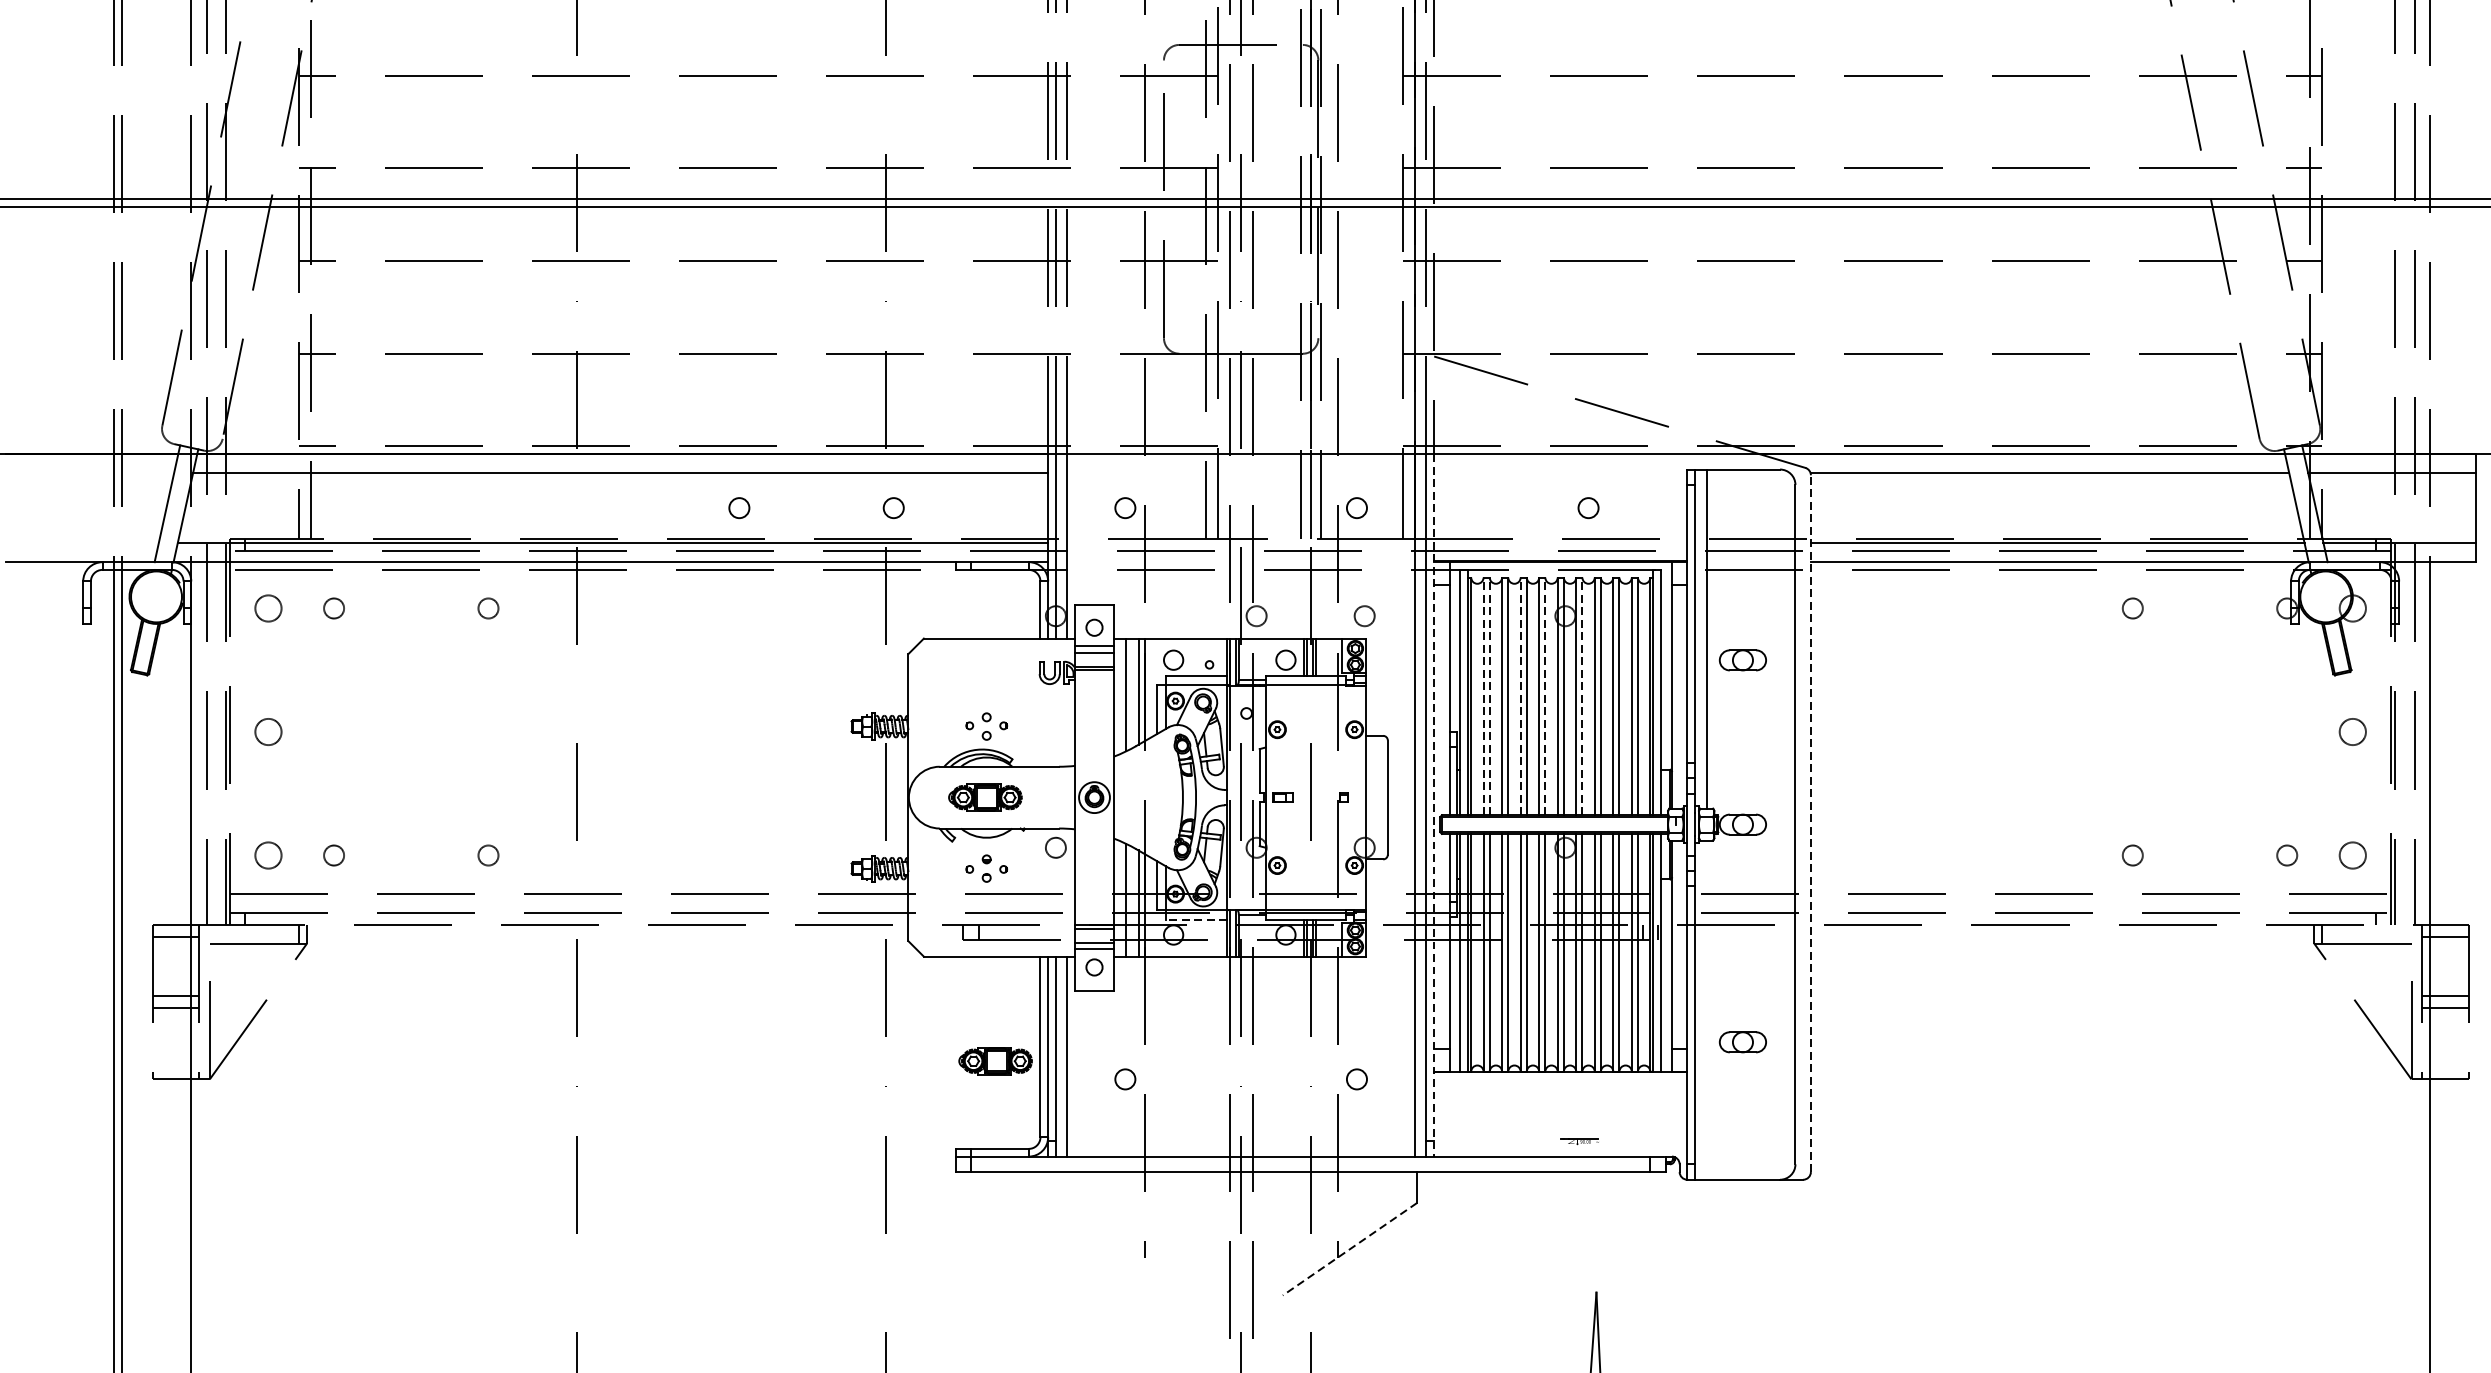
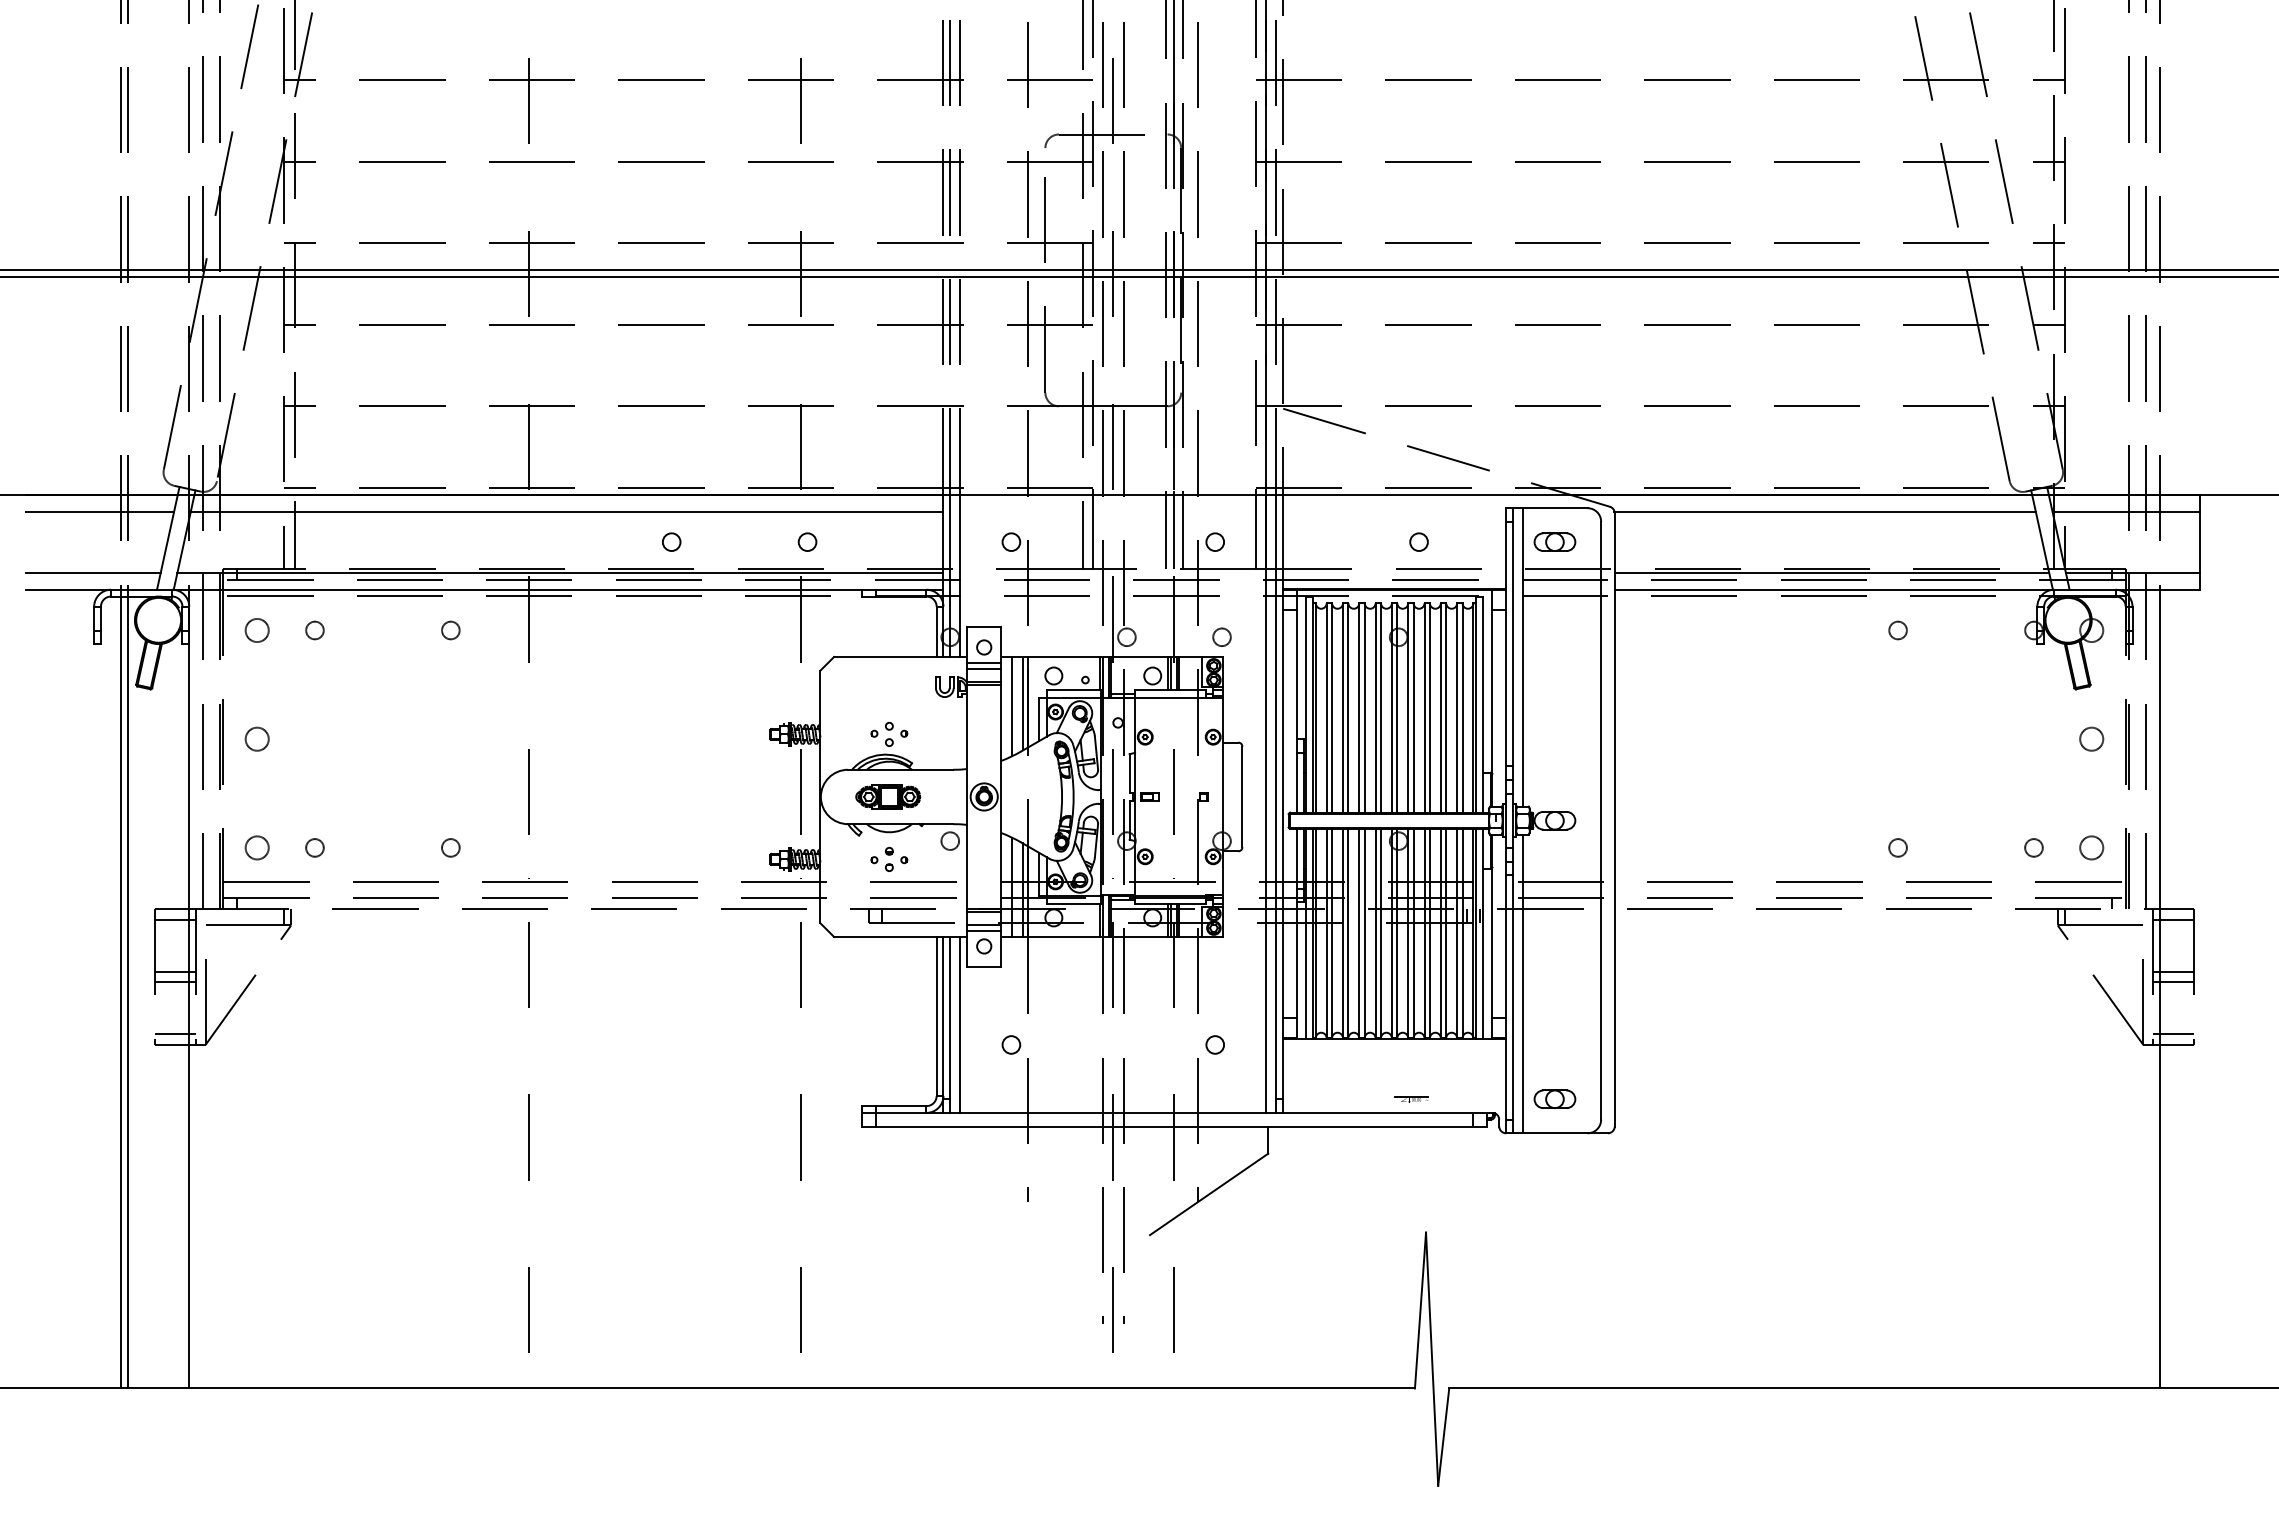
line: (90, 473) -> (100, 511), added
line: (82, 542) -> (93, 572), added
part: (1742, 659) -> (1554, 541), moved
line: (1483, 695) -> (1326, 707), dashed -> solid
line: (1490, 695) -> (1332, 707), dashed -> solid
line: (1520, 695) -> (1359, 707), dashed -> solid
line: (1545, 695) -> (1381, 707), dashed -> solid
line: (1582, 695) -> (1413, 707), dashed -> solid
line: (1434, 806) -> (1283, 804), dashed -> solid
line: (1810, 823) -> (1614, 819), dashed -> solid
line: (1195, 919) -> (1073, 904), dashed -> solid
line: (1707, 1009) -> (1523, 983), added
part: (1742, 1041) -> (1554, 1098), moved
part: (995, 1060) -> (897, 1028), removed
line: (175, 1067) -> (175, 1034), added
line: (2444, 1067) -> (2172, 1034), added
line: (1350, 1249) -> (1209, 1194), dashed -> solid

